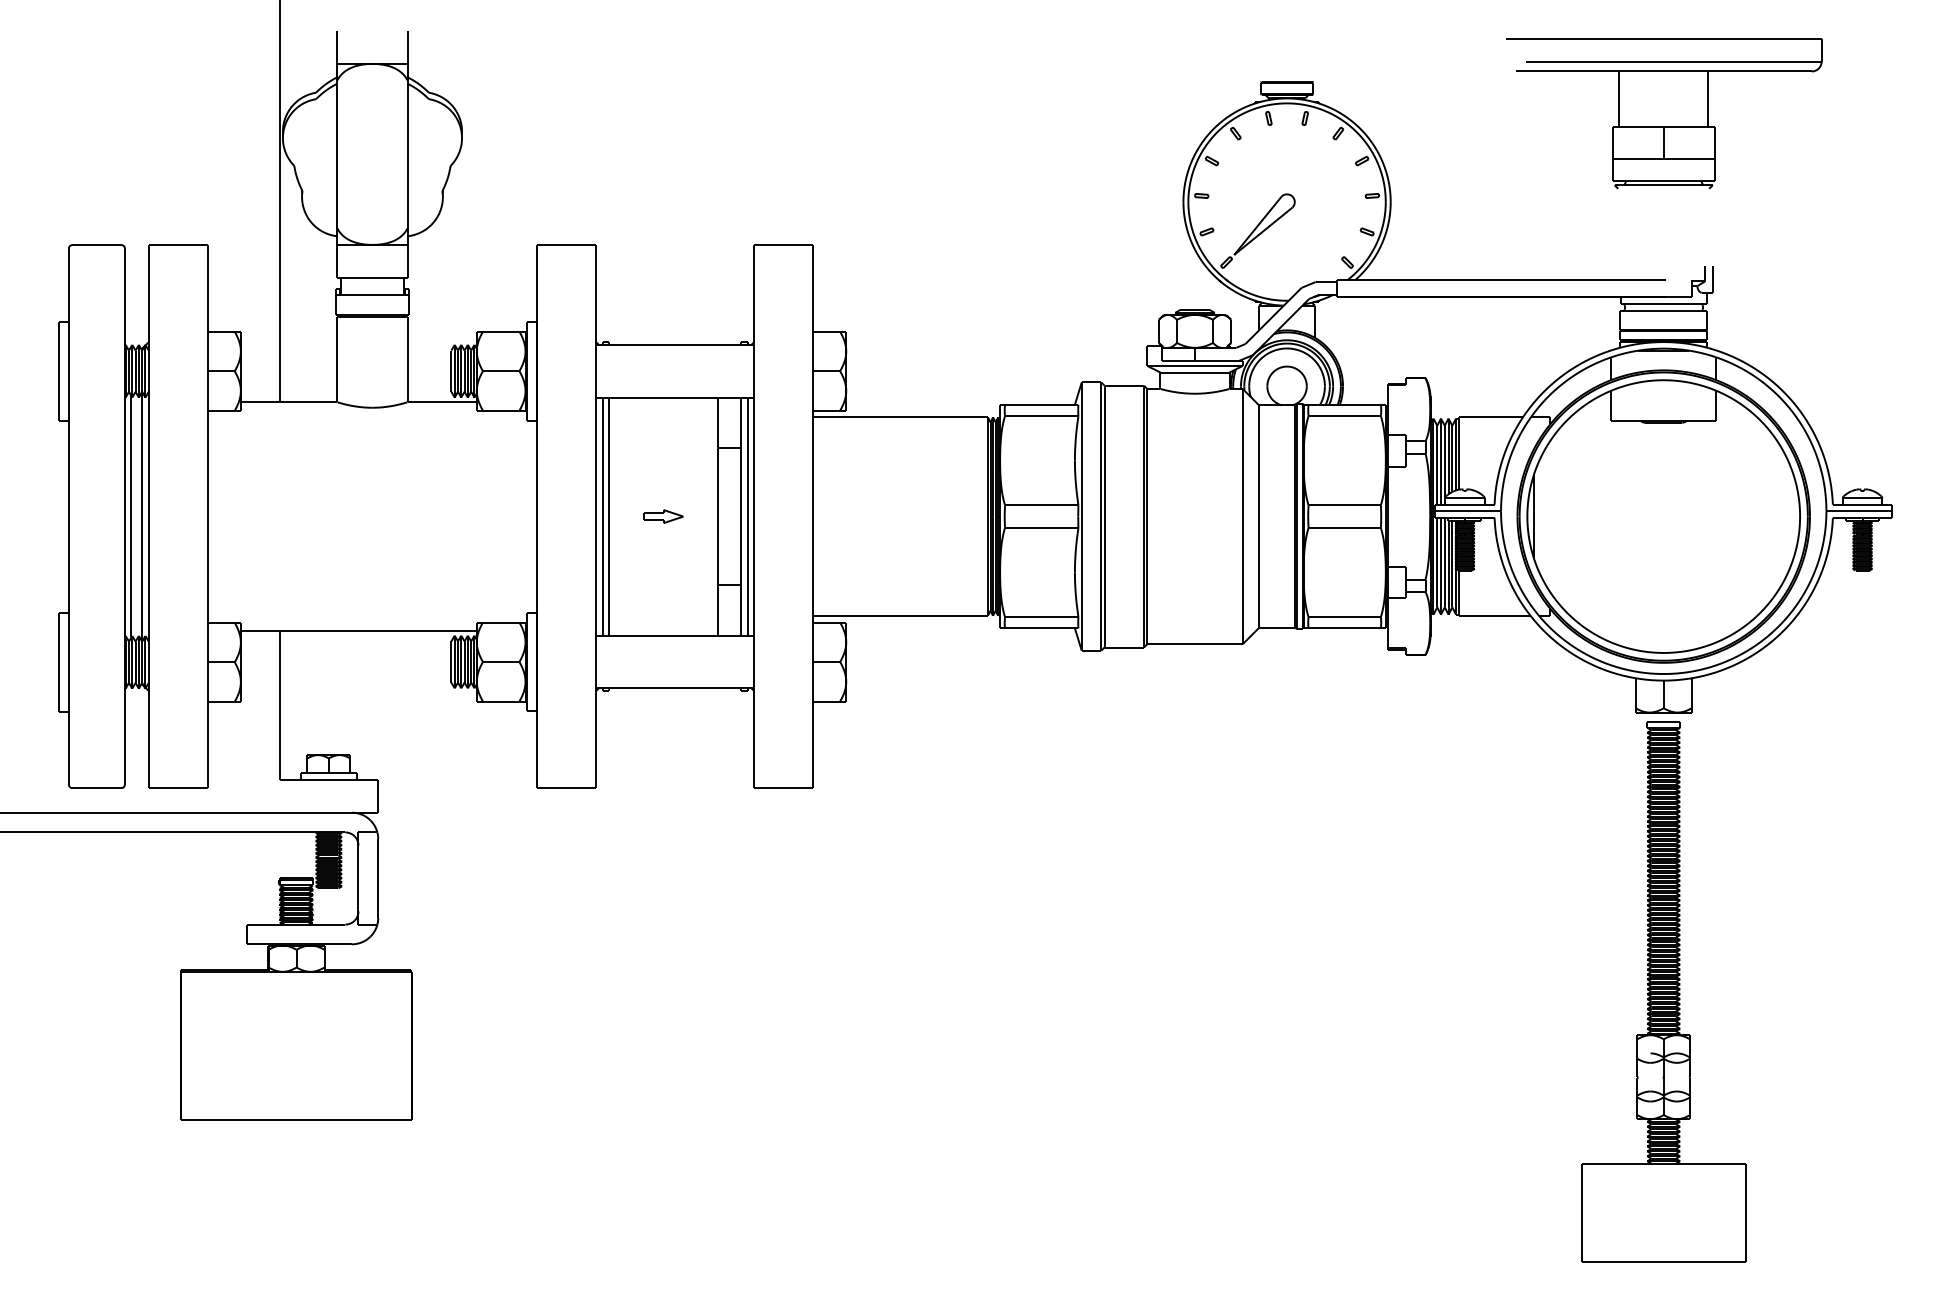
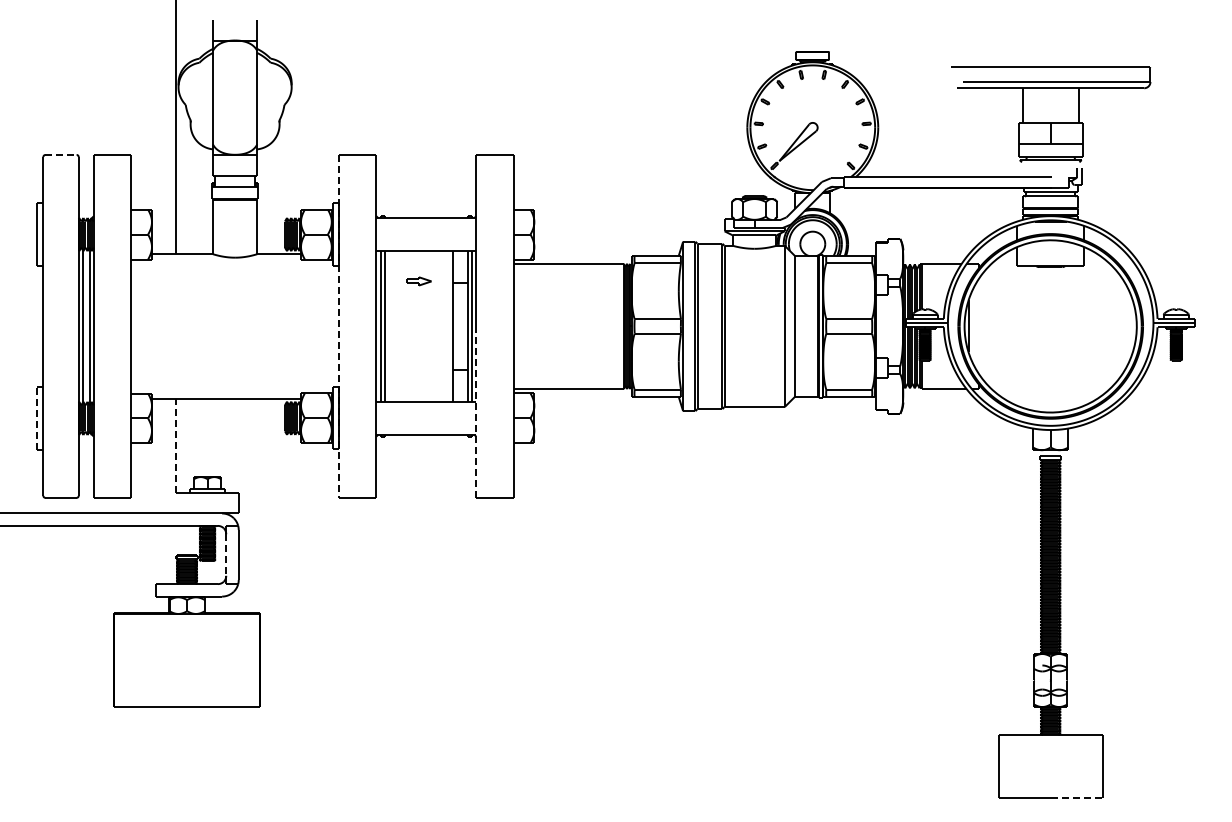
part: (1664, 113) -> (1051, 114), moved
line: (97, 244) -> (61, 154), solid -> dashed
line: (537, 516) -> (339, 326), solid -> dashed
part: (662, 516) -> (418, 281), moved
line: (754, 652) -> (476, 412), solid -> dashed
line: (59, 660) -> (37, 417), solid -> dashed
line: (279, 705) -> (176, 445), solid -> dashed
line: (358, 879) -> (226, 555), solid -> dashed
line: (1704, 1262) -> (1076, 797), solid -> dashed

